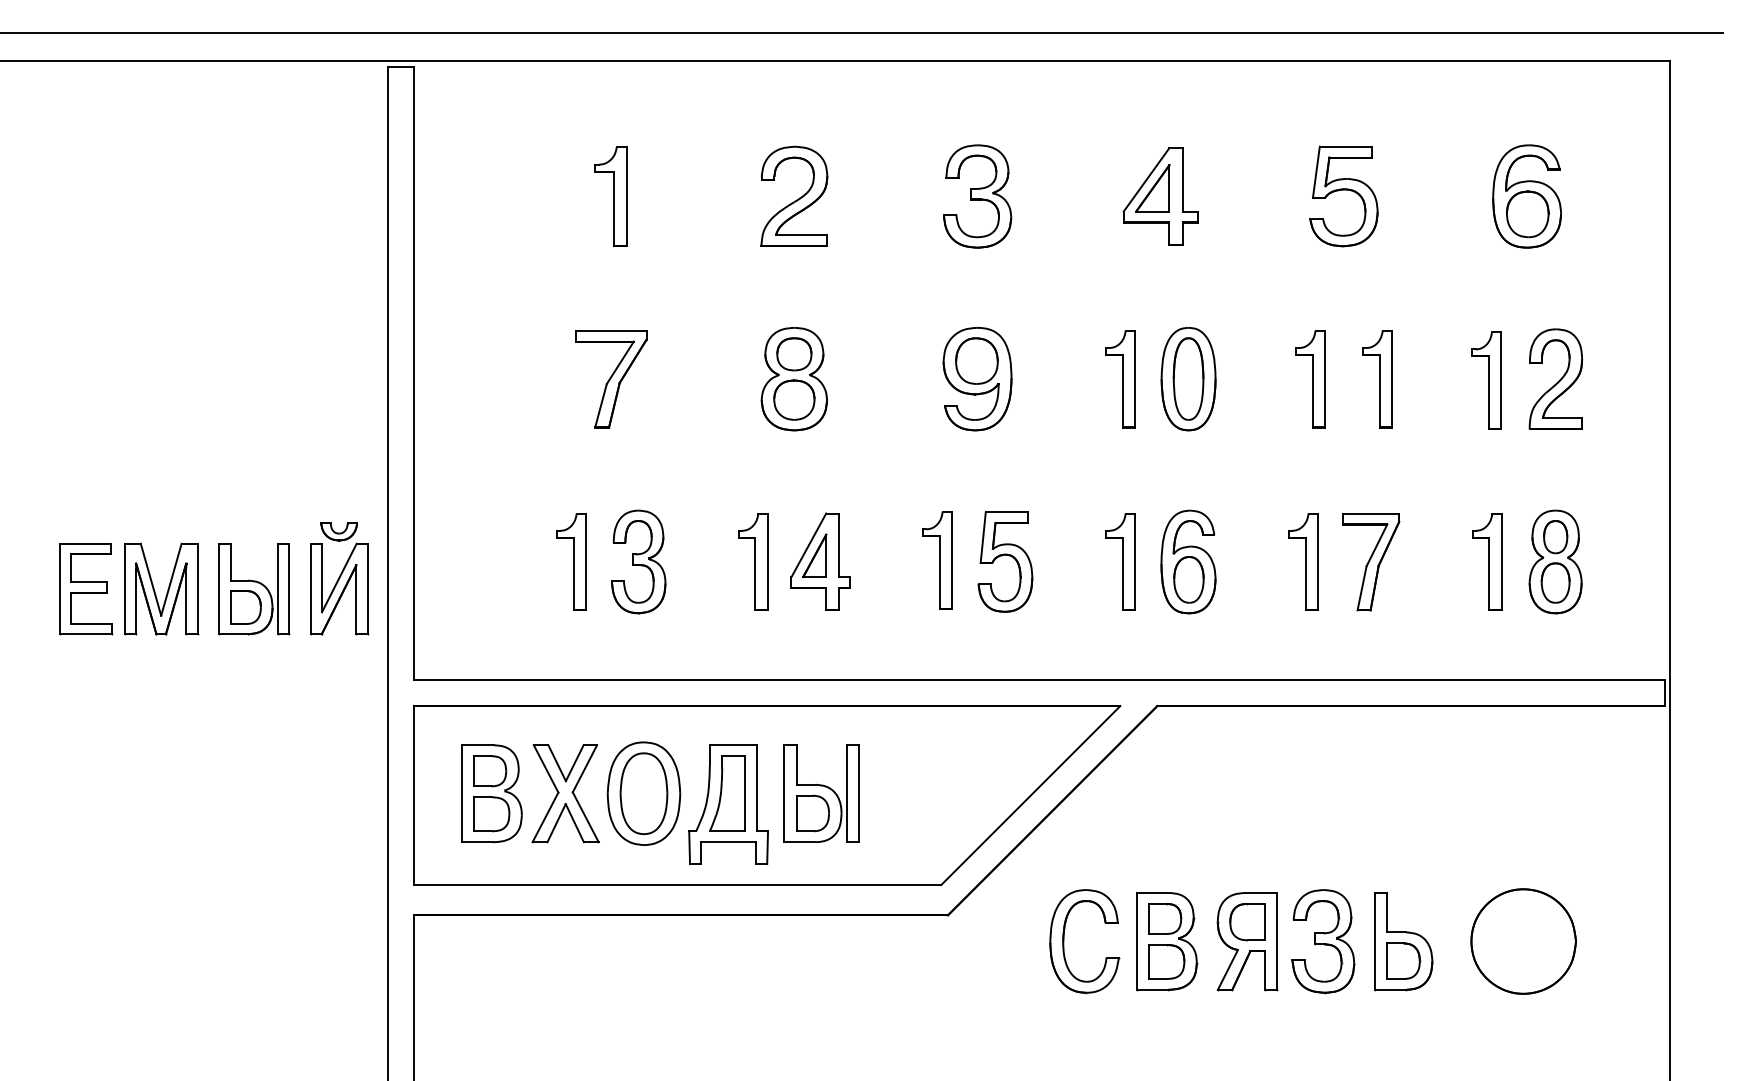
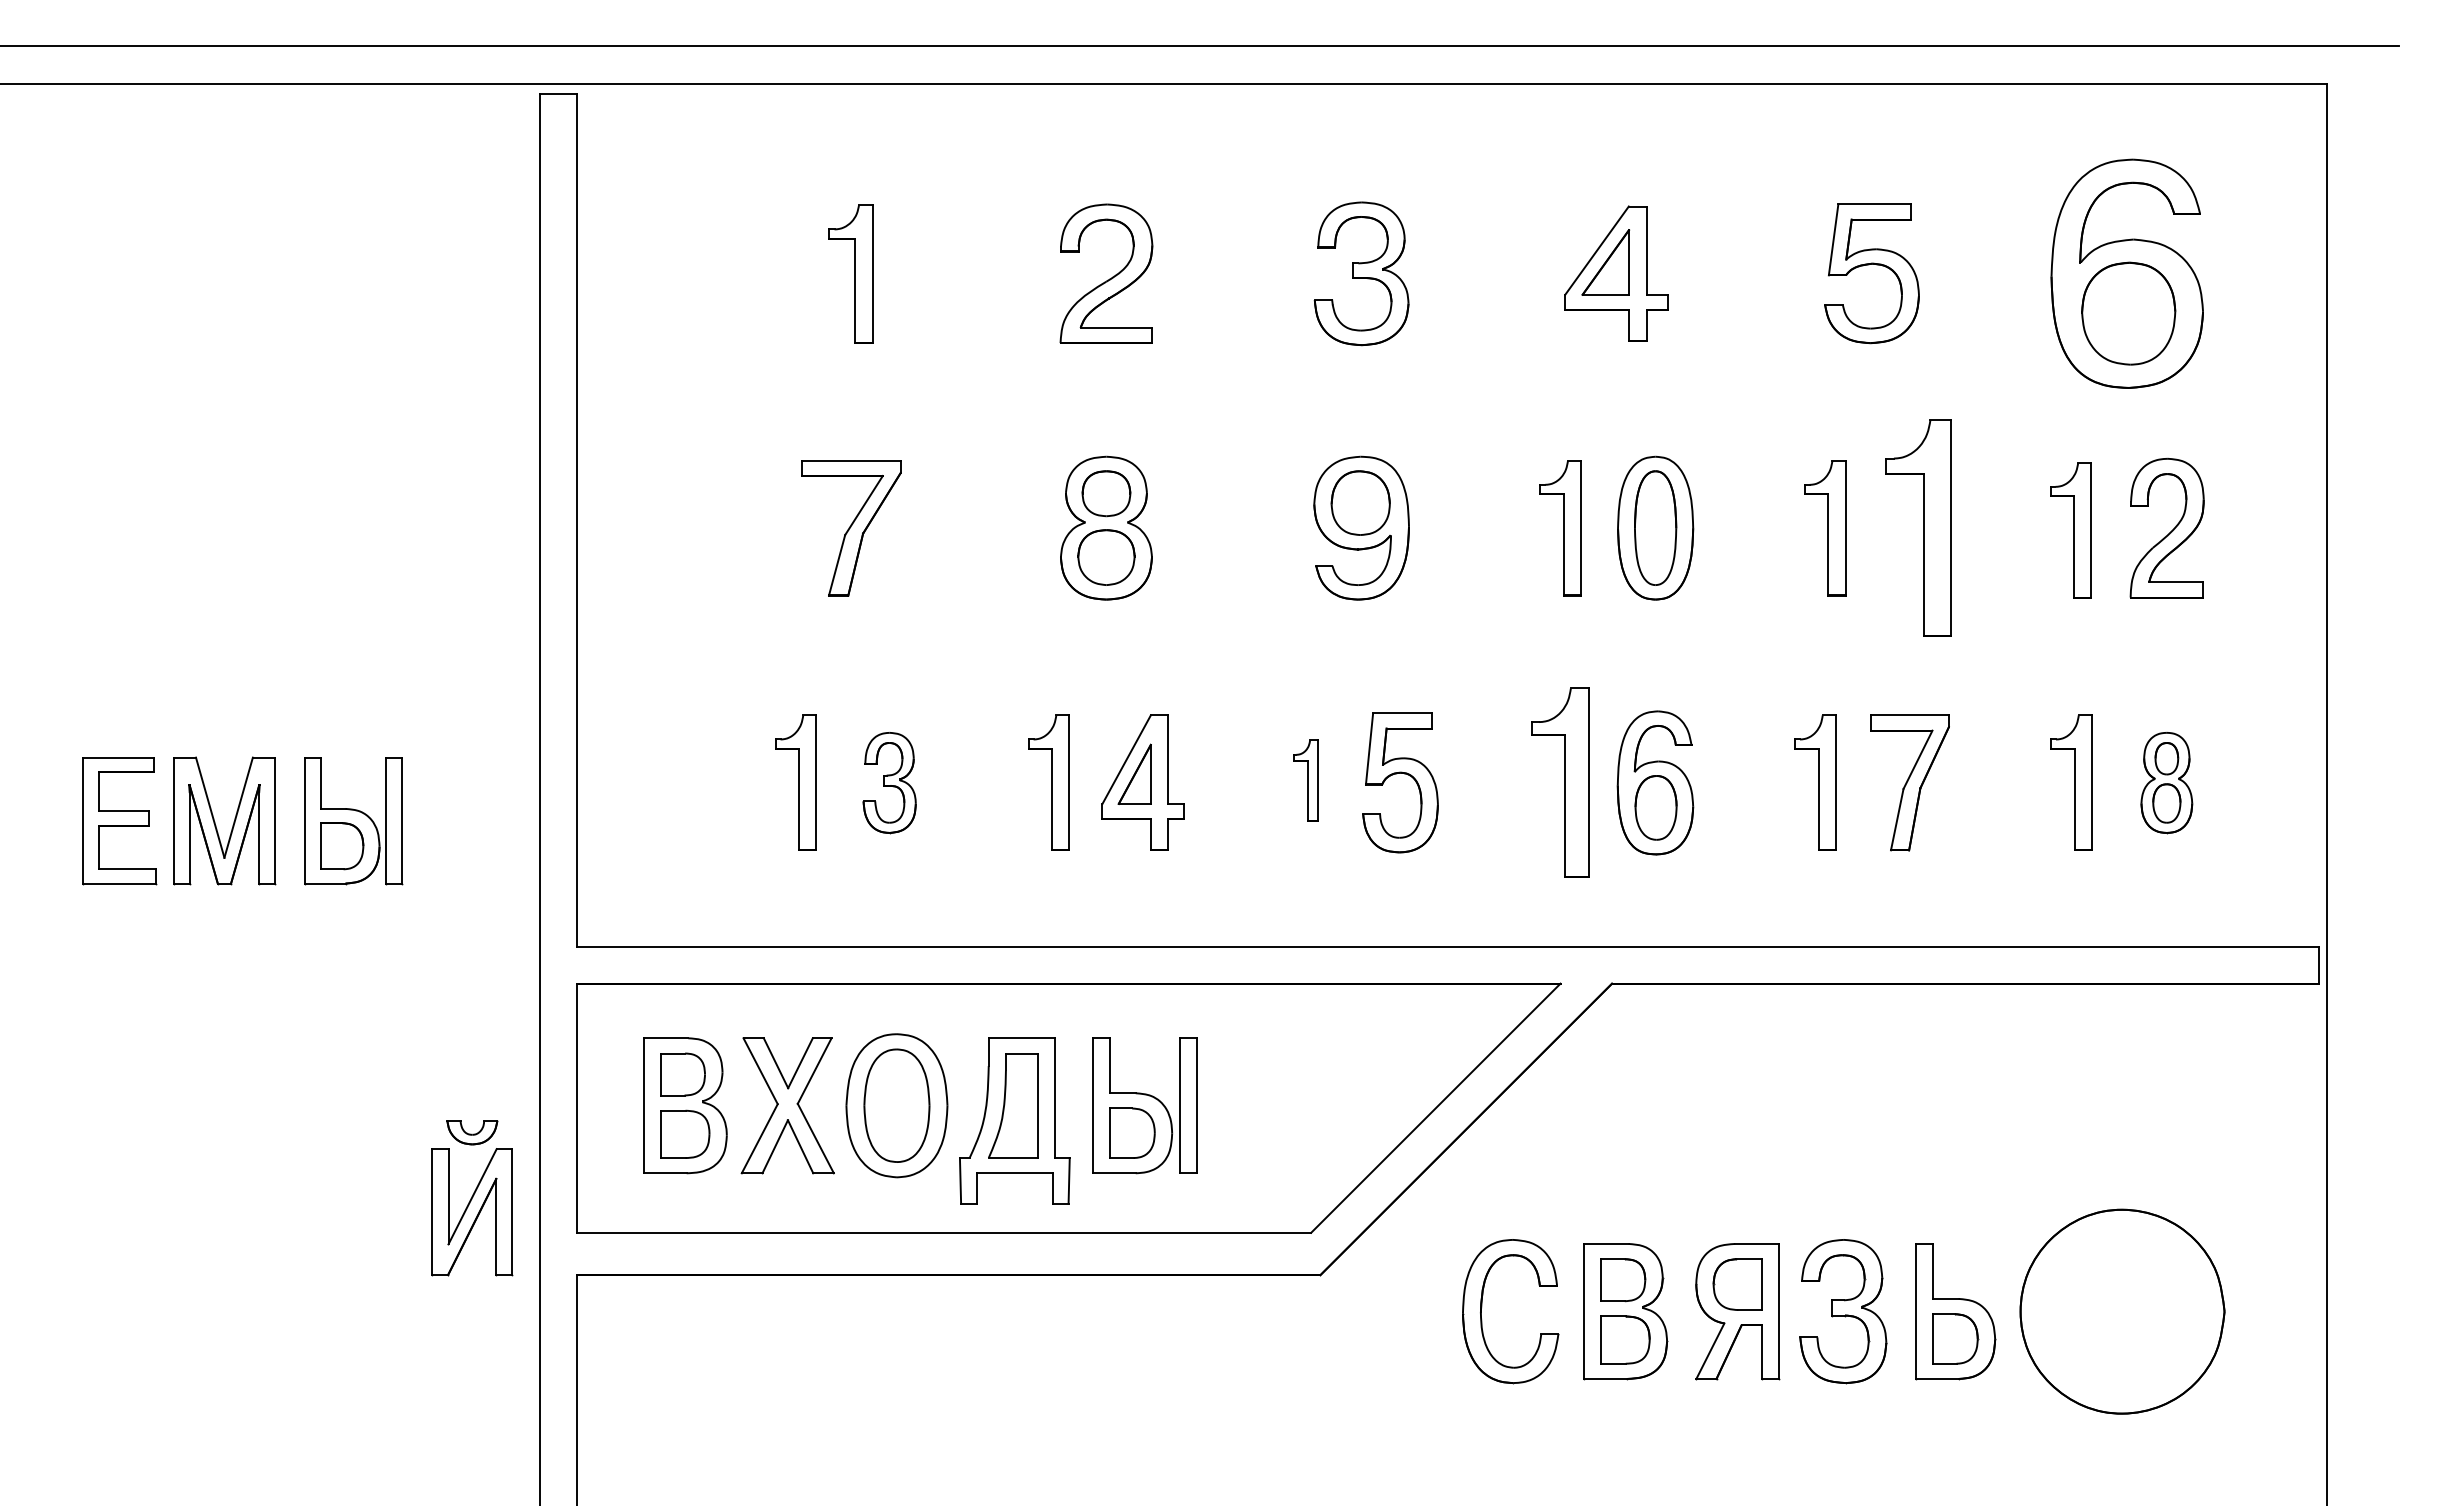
part: (1526, 196) -> (2126, 273), size x1.6
part: (1377, 379) -> (1918, 528), size x1.6
part: (937, 560) -> (1305, 780), size x0.6
part: (638, 561) -> (889, 782), size x0.7
part: (1120, 561) -> (1560, 782), size x1.4
part: (1555, 561) -> (2166, 782), size x0.7
part: (339, 578) -> (472, 1197), moved
part: (1523, 941) -> (2122, 1311), size x1.4

